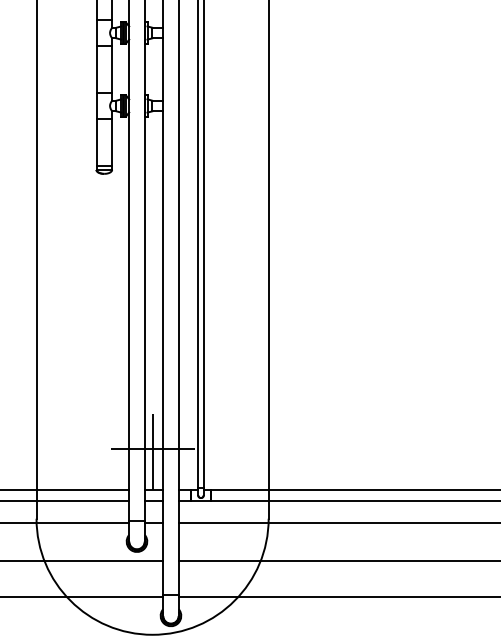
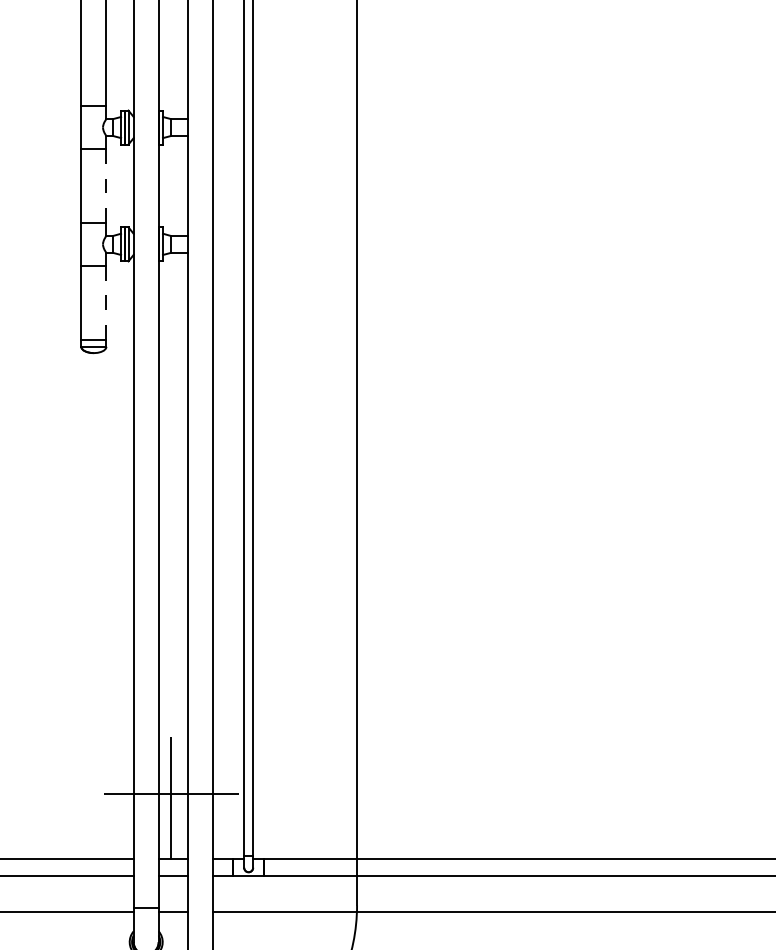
line: (112, 70) -> (106, 187), solid -> dashed
line: (112, 143) -> (106, 304), solid -> dashed

